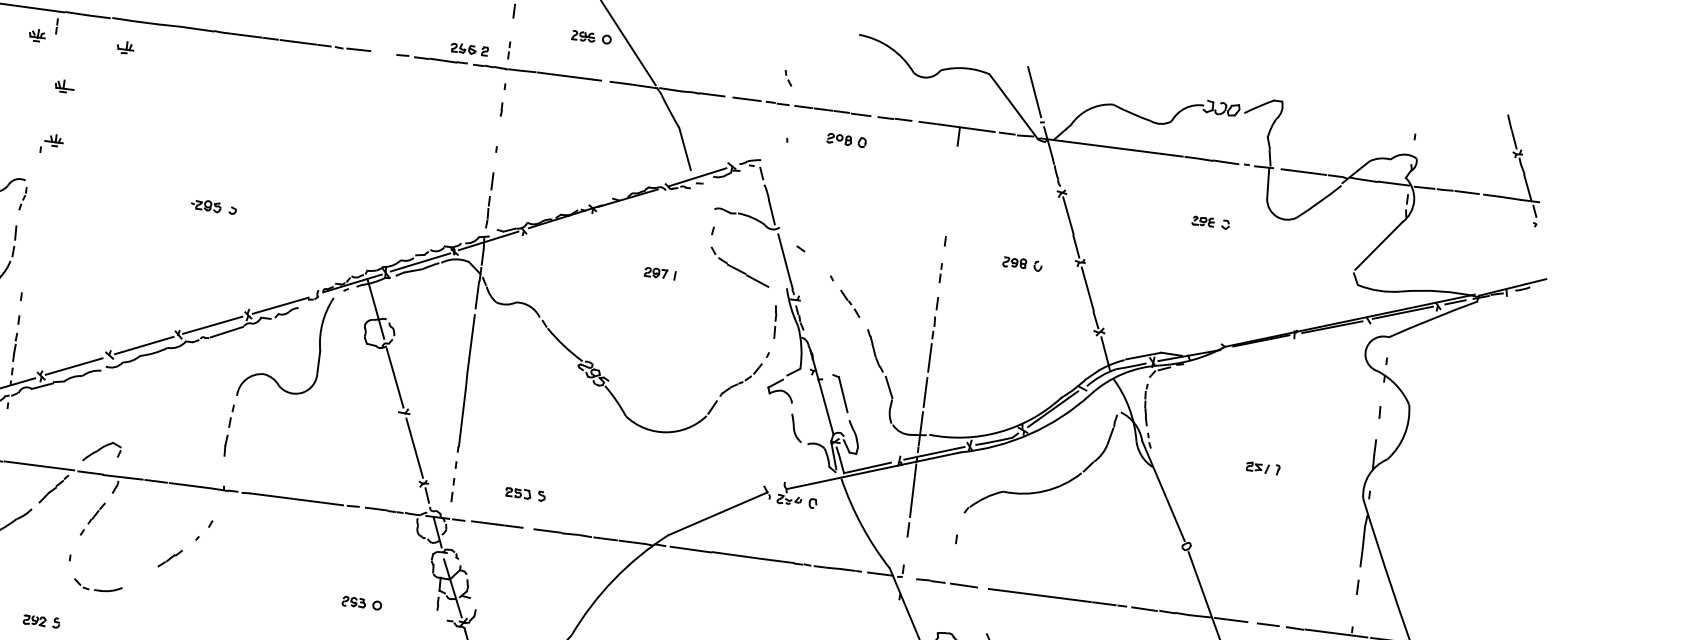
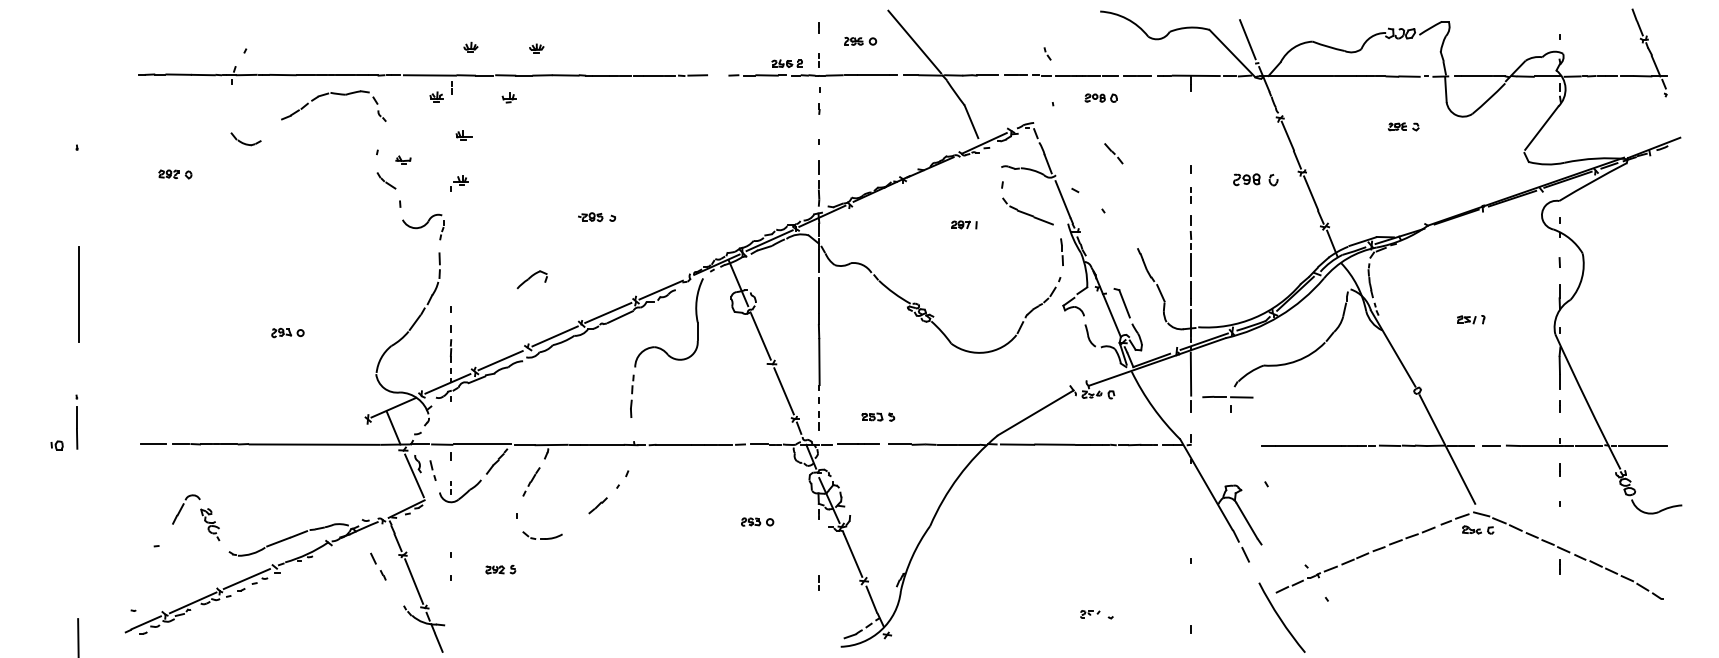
part: (591, 36) -> (860, 40), moved
part: (1022, 263) -> (1255, 179), size x1.4
line: (849, 303) -> (1113, 153), moved
part: (101, 451) -> (531, 279), moved
part: (946, 582) -> (1227, 396), moved

